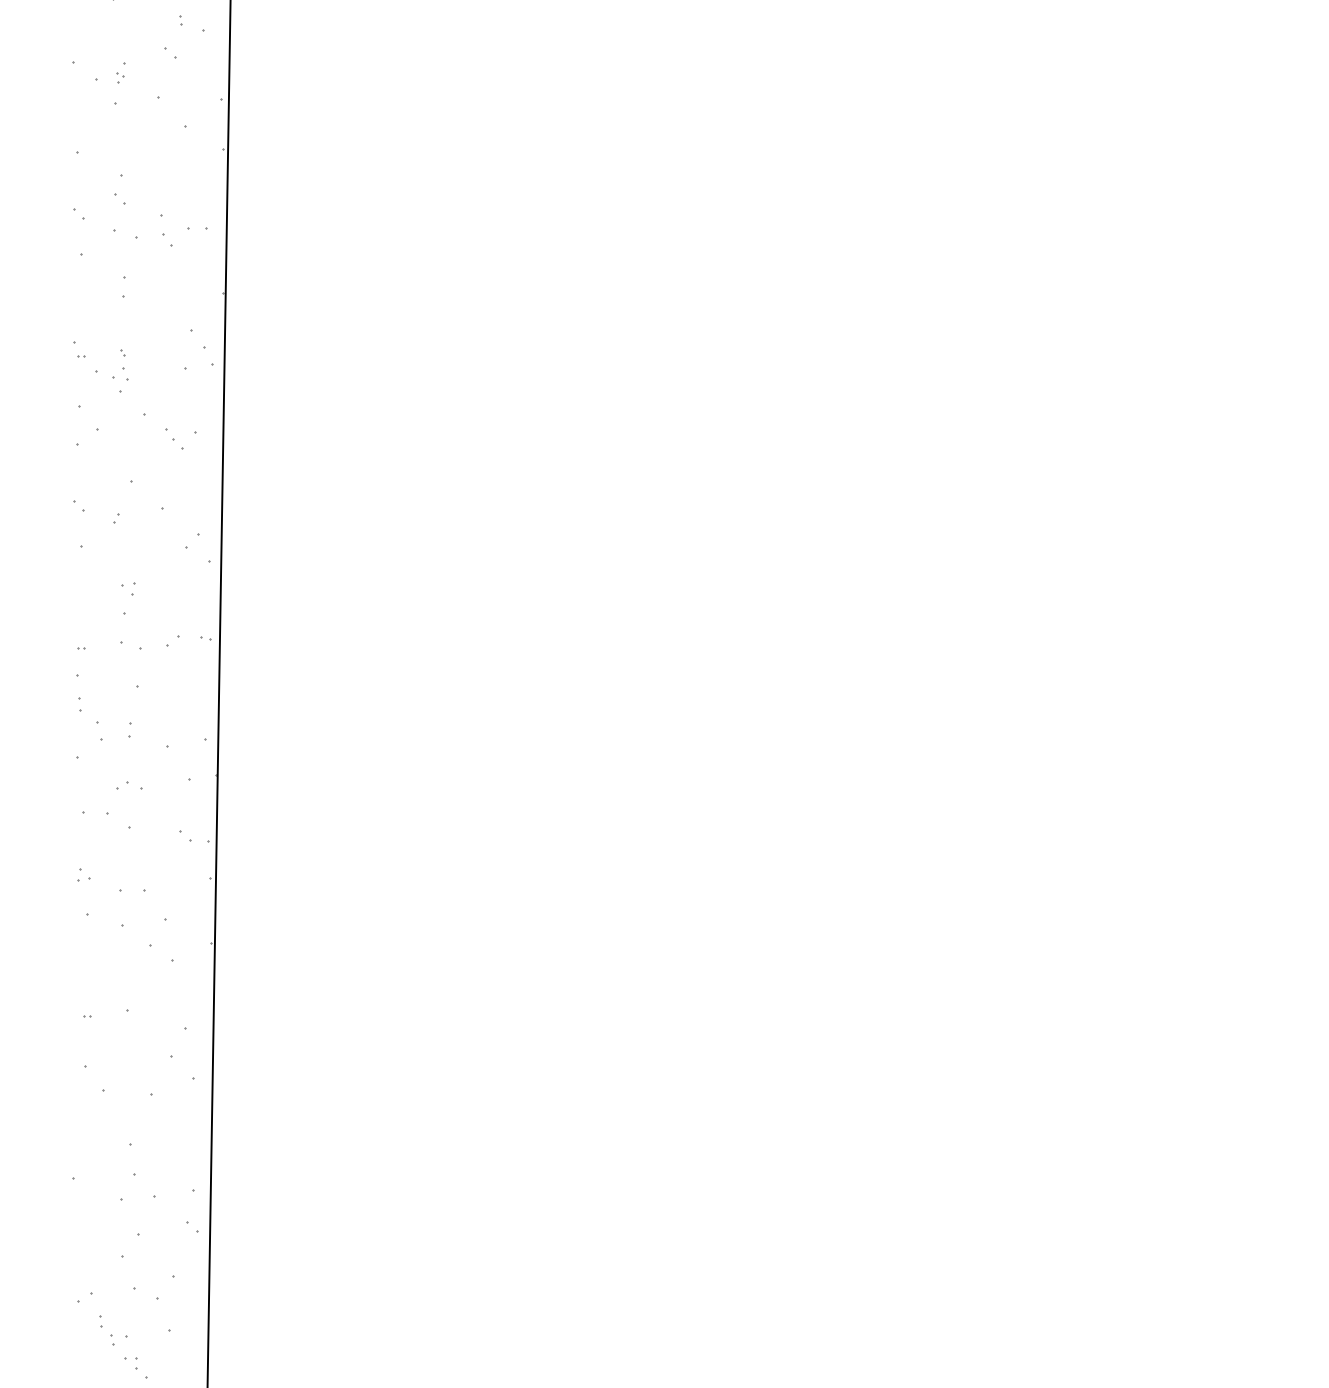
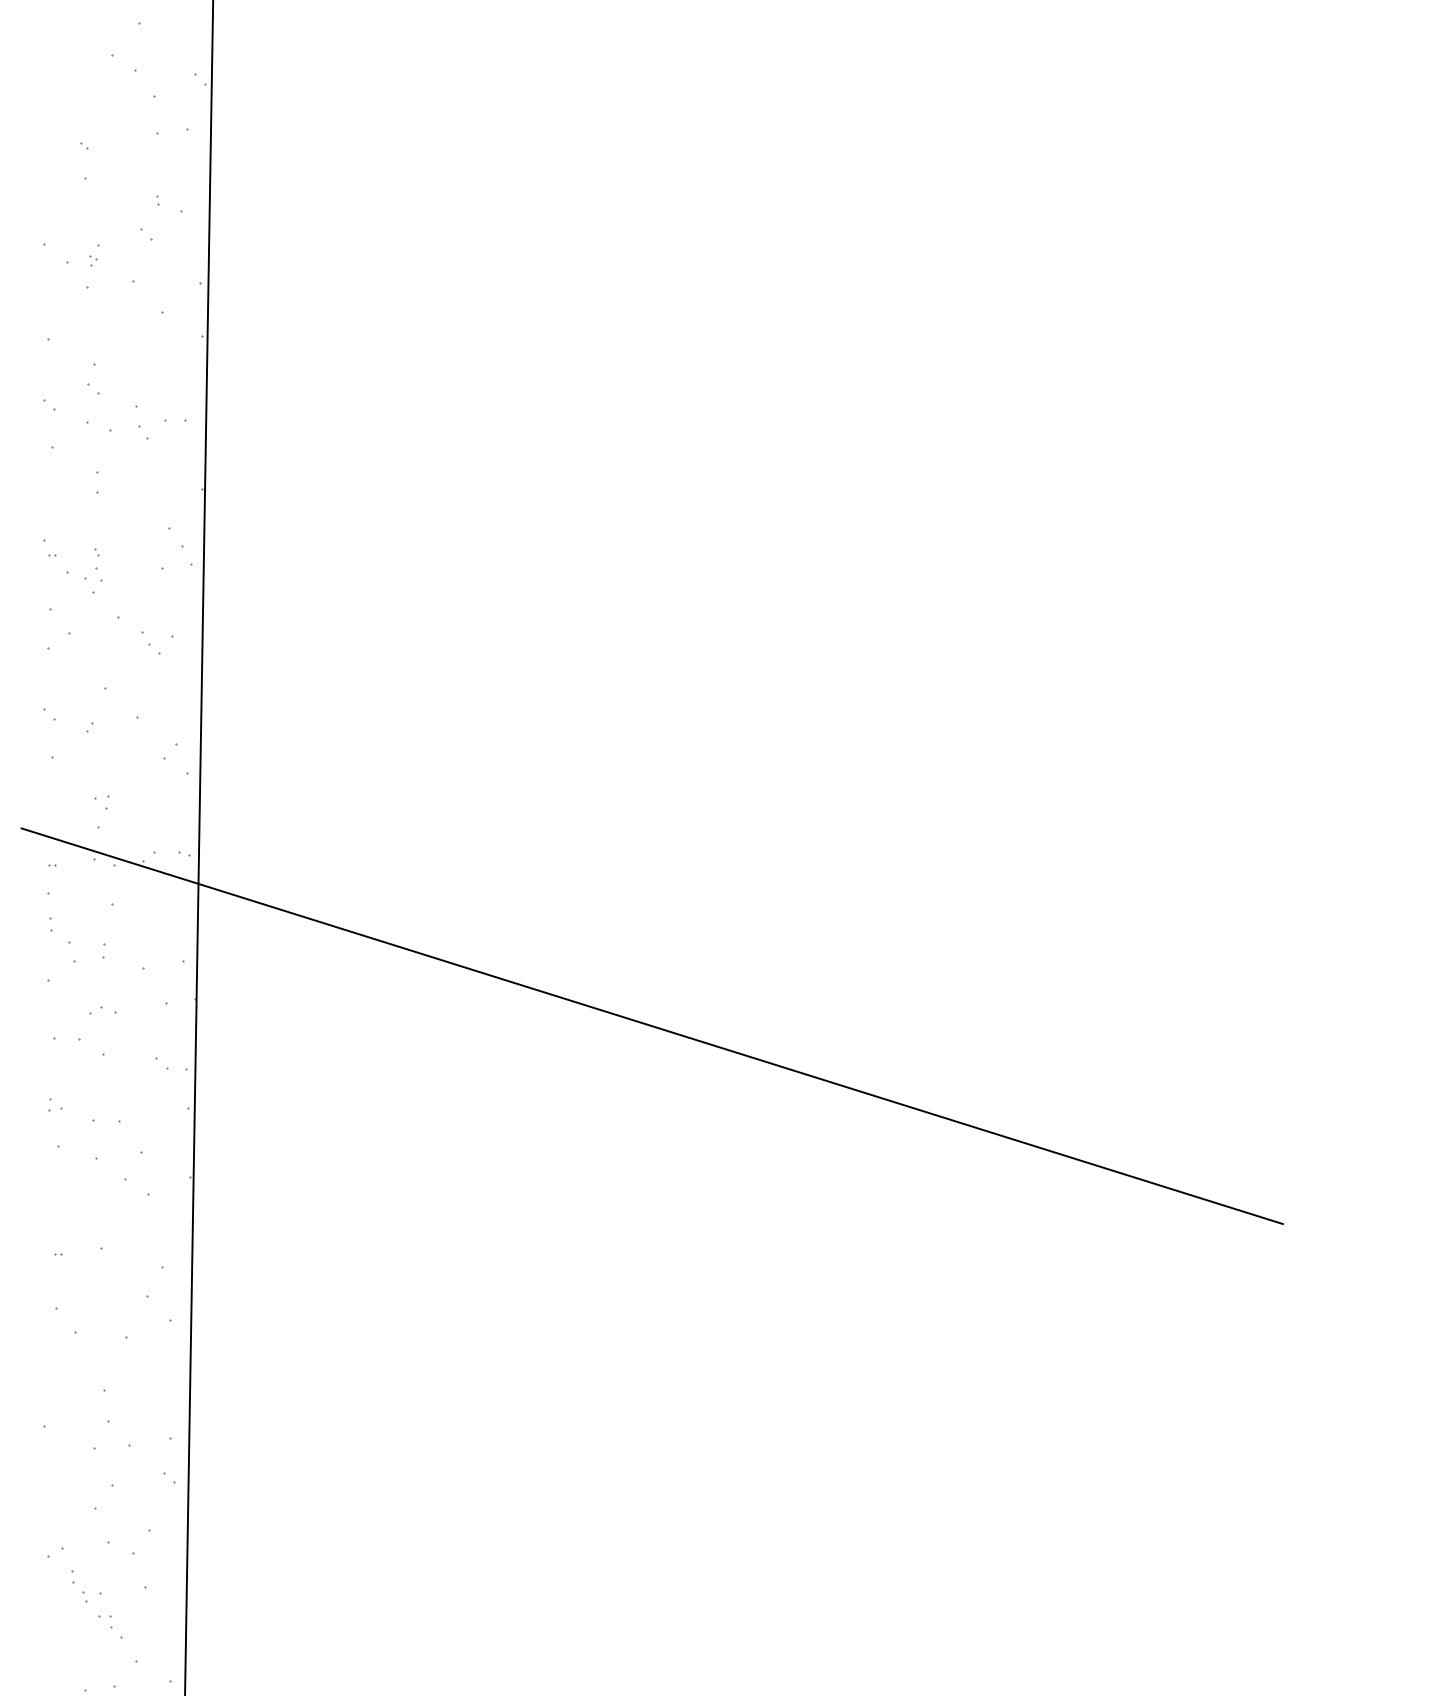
line: (647, 800) -> (651, 1026), added

